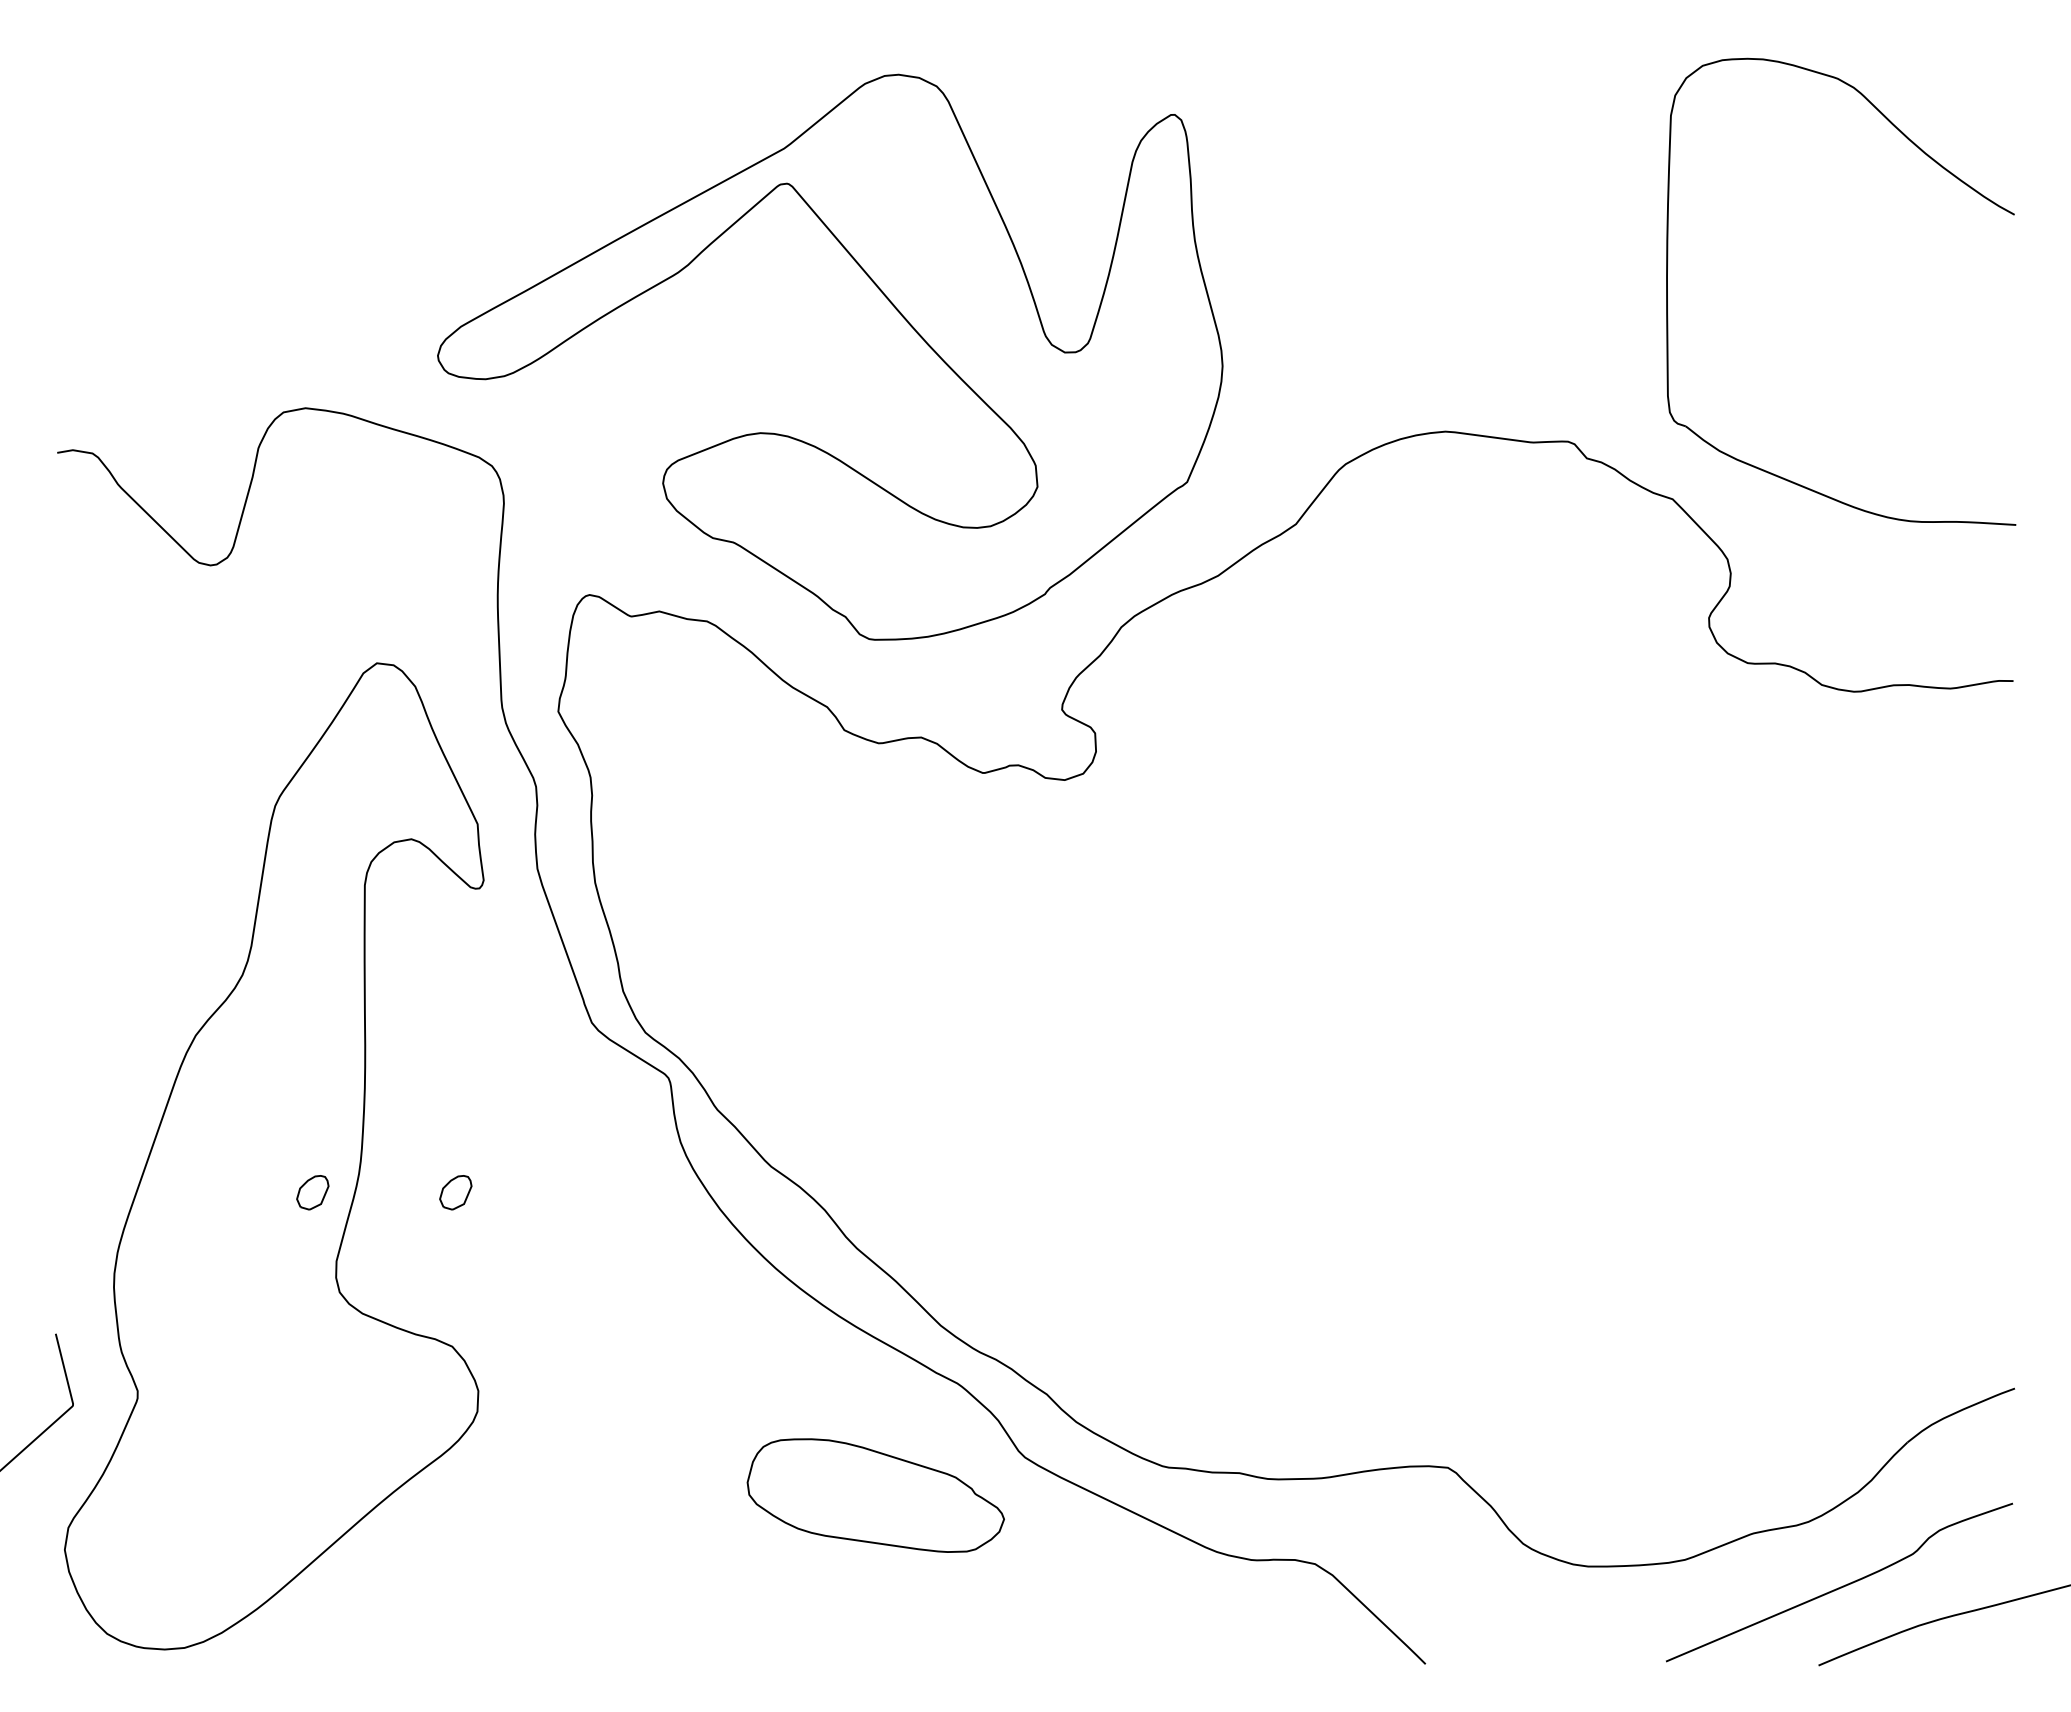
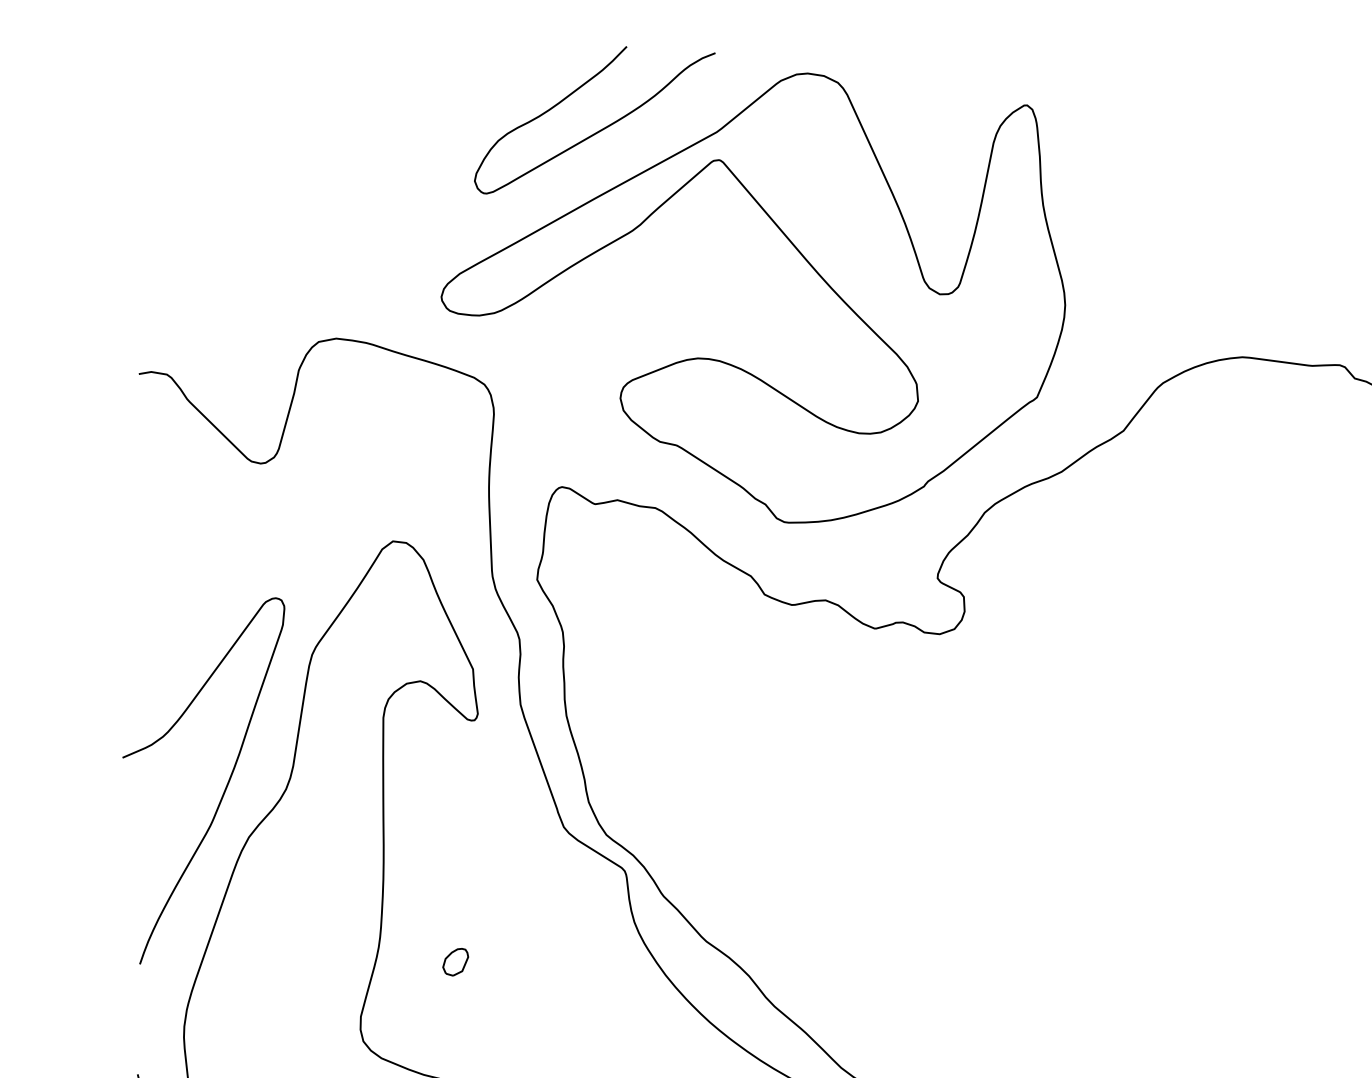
curve: (639, 144) -> (601, 128), added
curve: (165, 974) -> (224, 788), added
part: (312, 1192) -> (341, 962), removed

